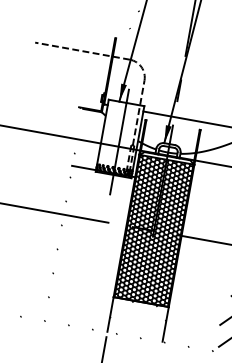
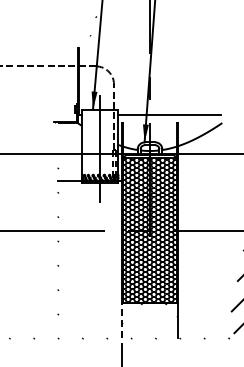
line: (111, 314) -> (122, 320), solid -> dashed

